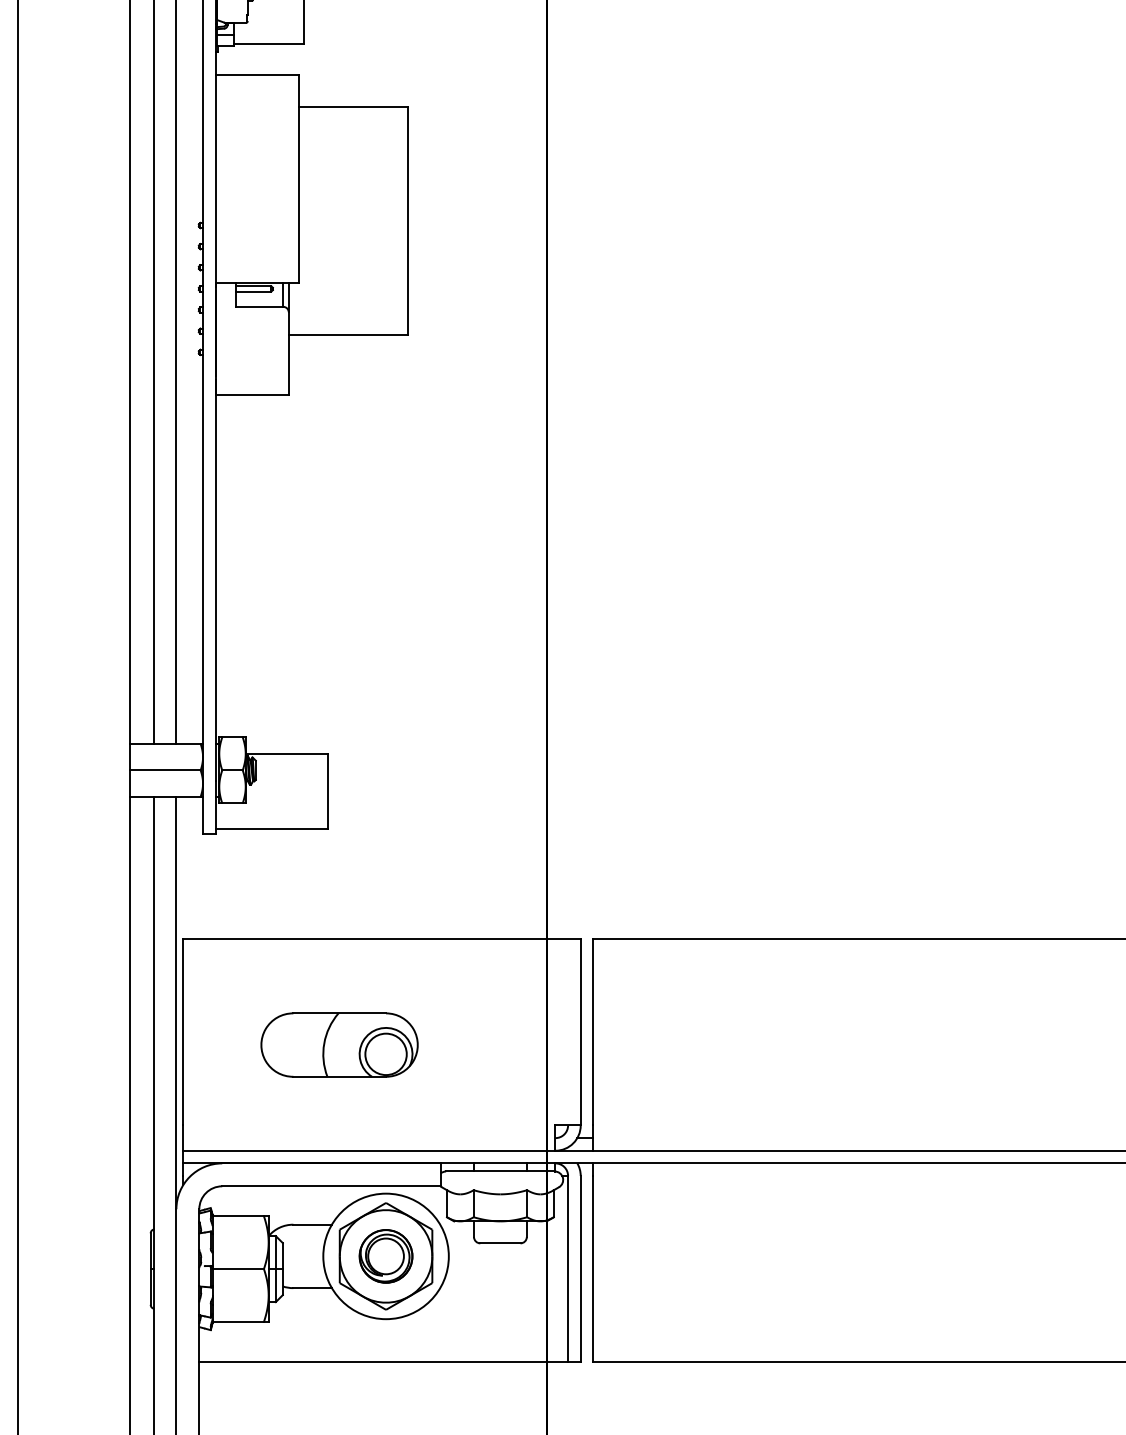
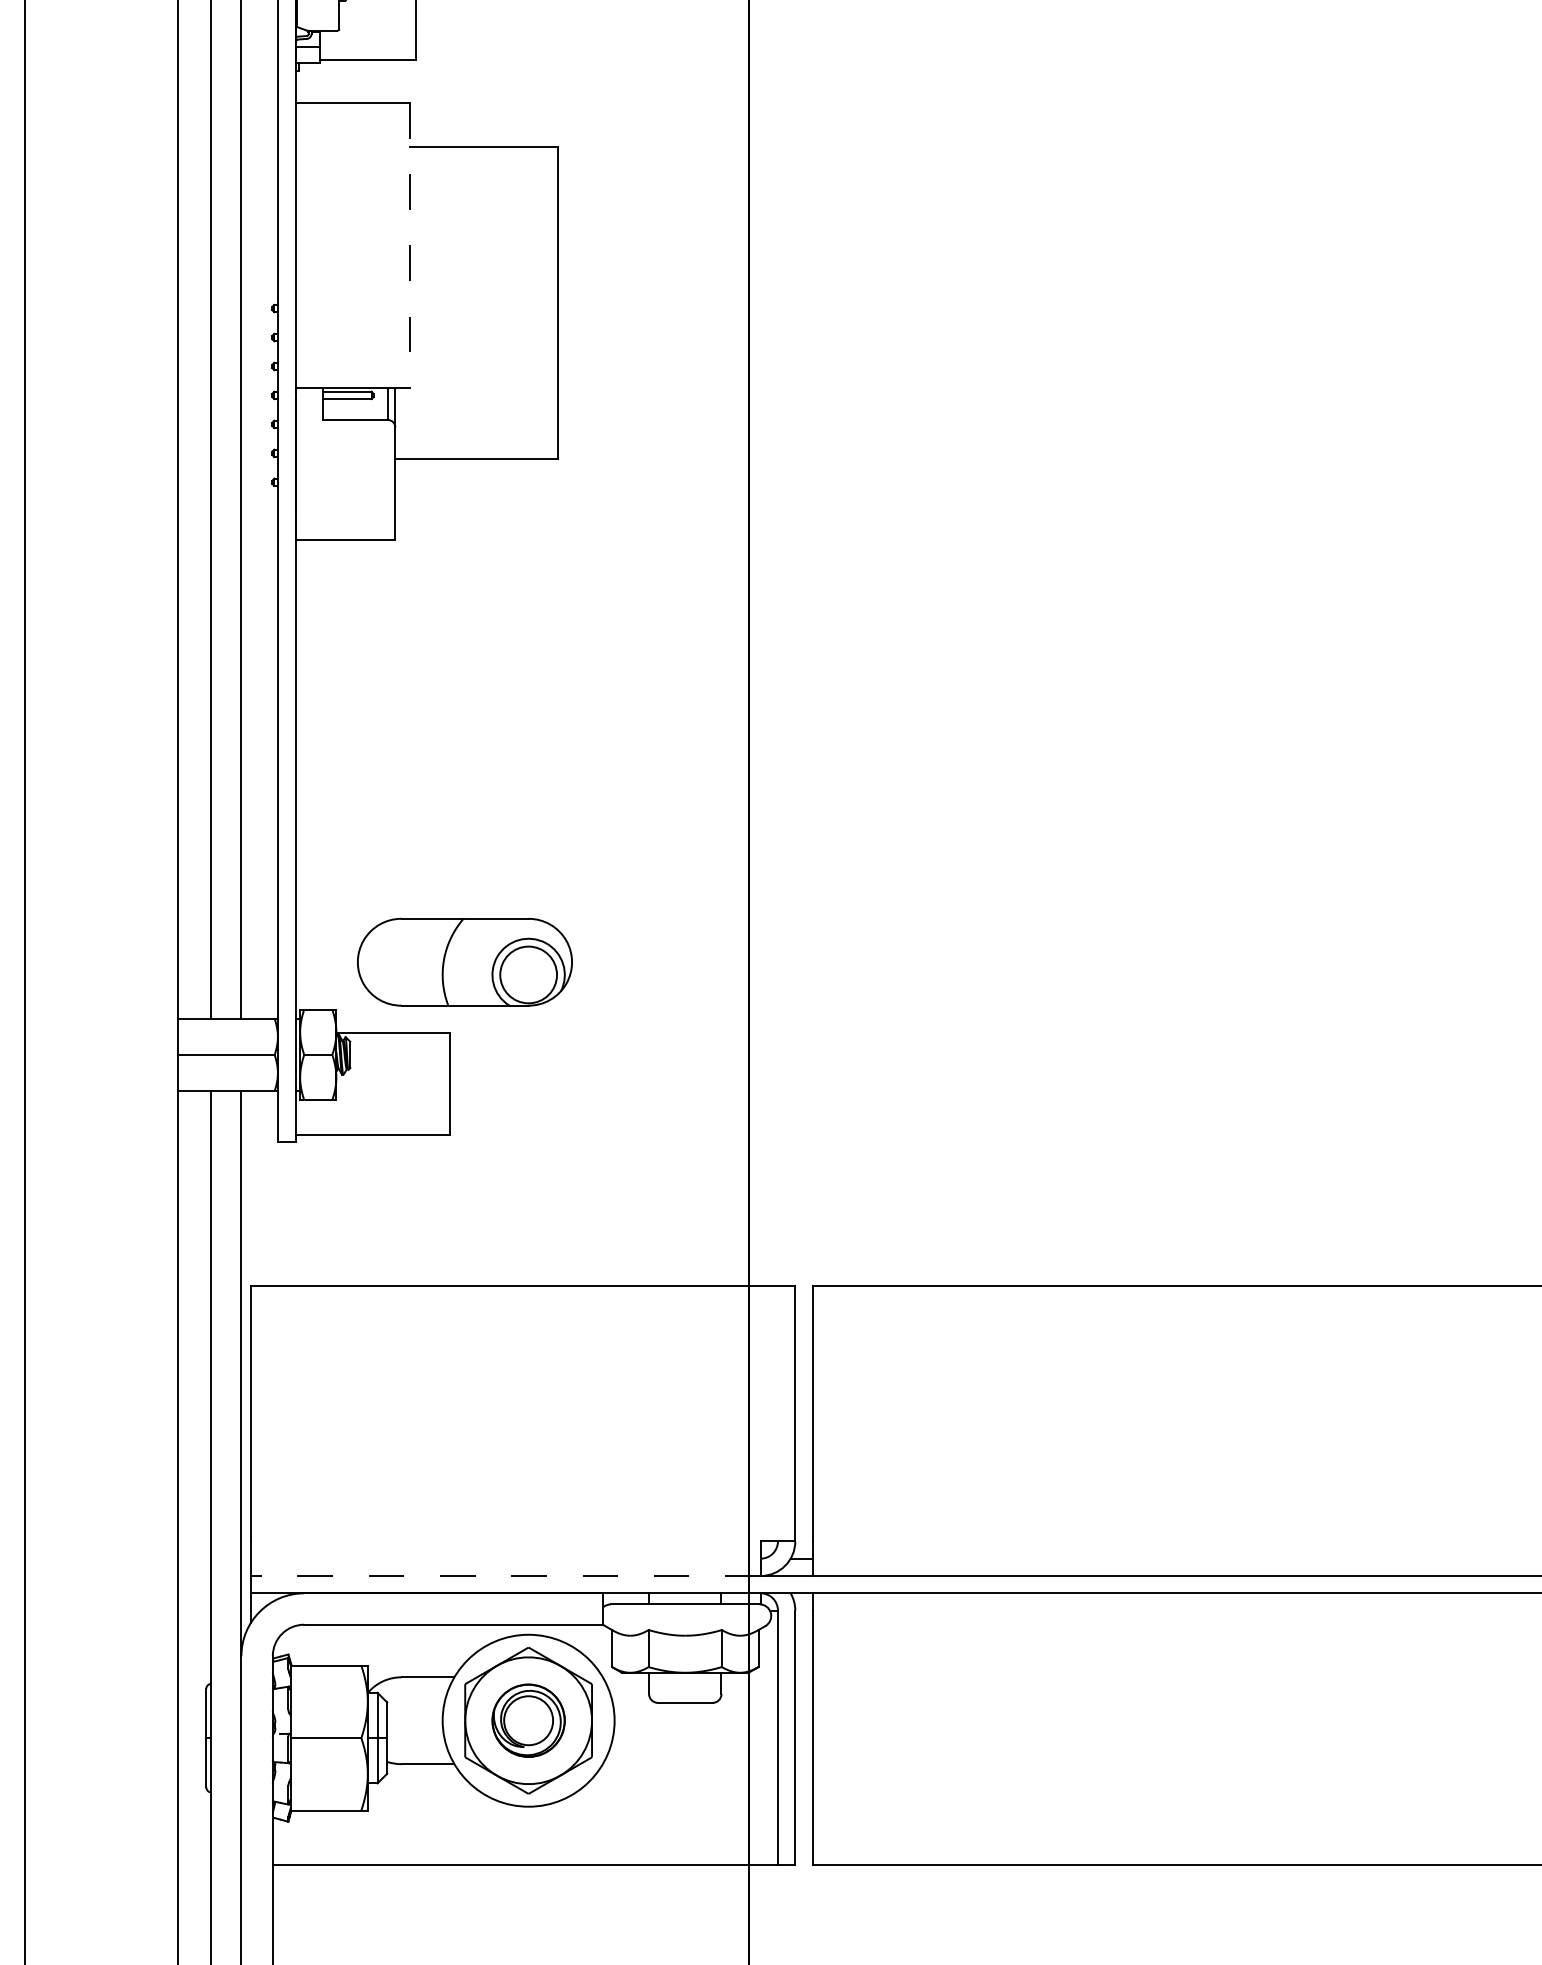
line: (299, 179) -> (409, 245), solid -> dashed
part: (339, 1044) -> (464, 961), moved
line: (369, 1150) -> (505, 1575), solid -> dashed

